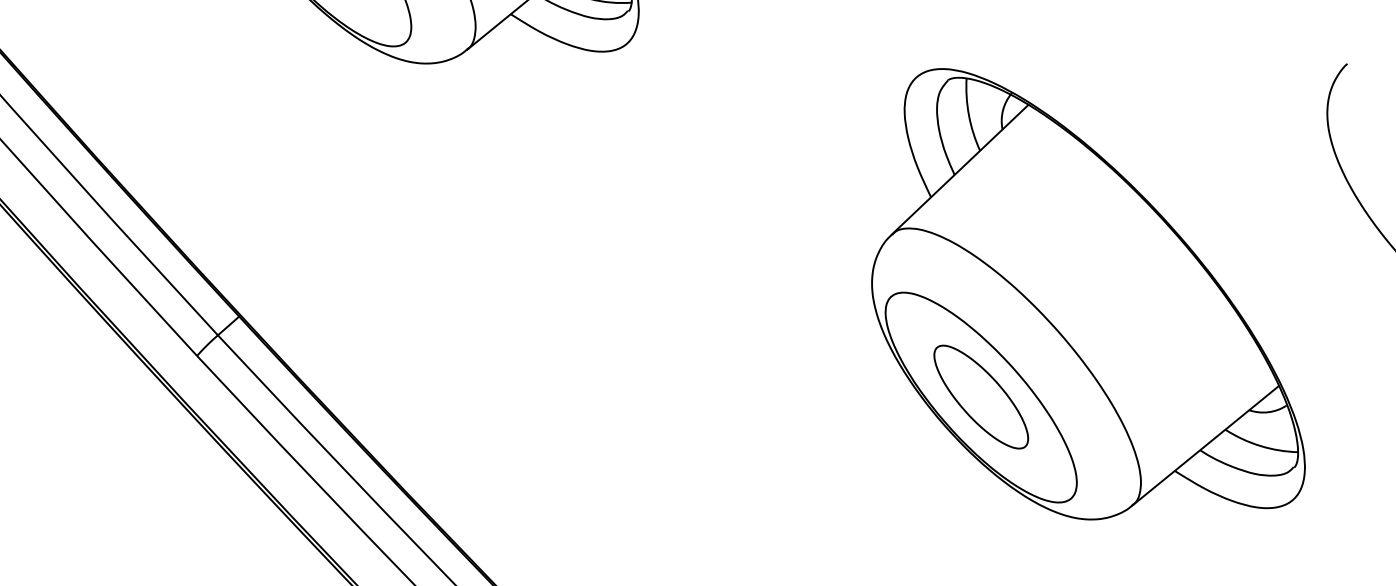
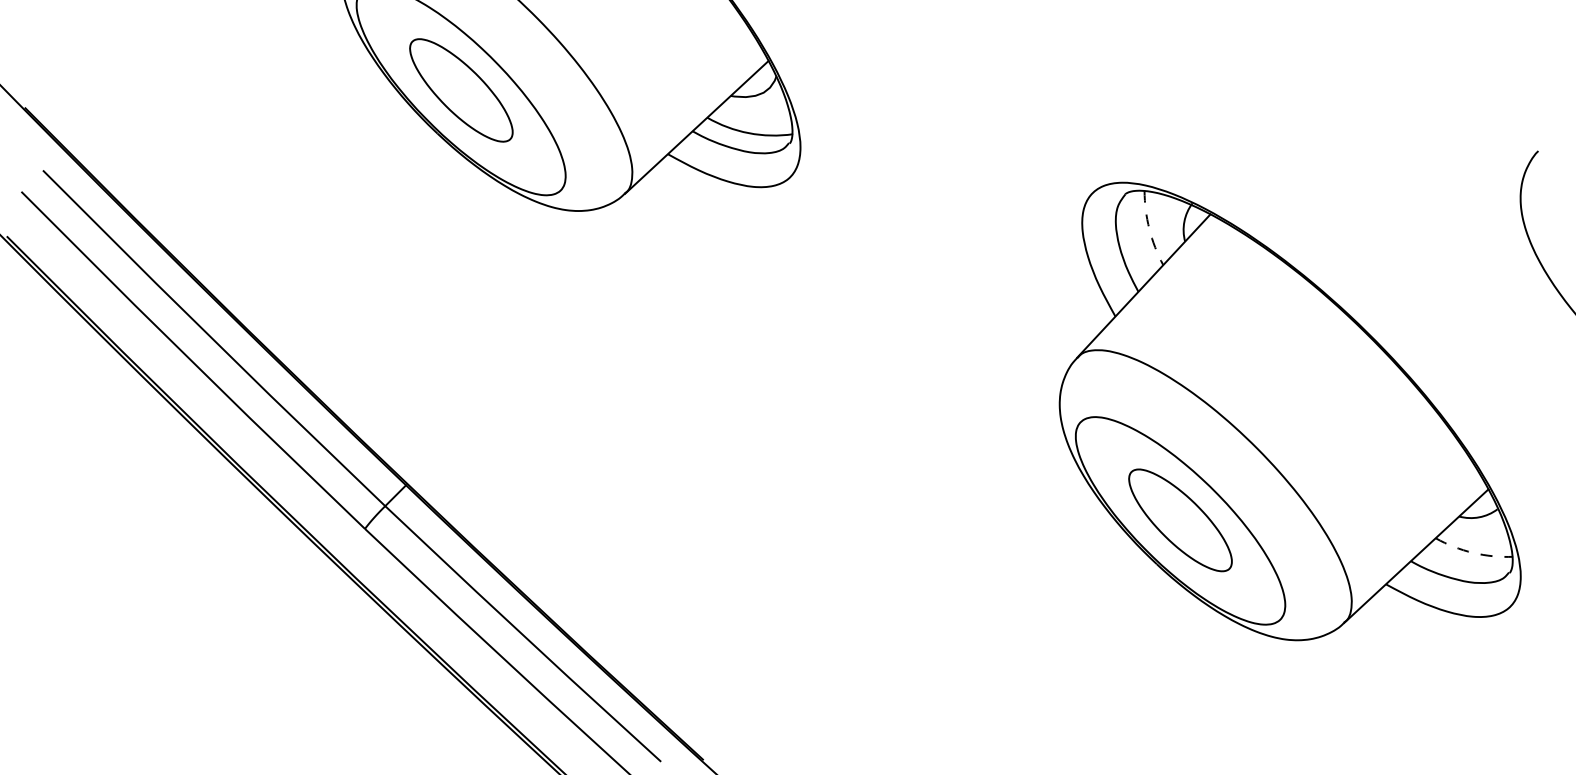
arc: (969, 115) -> (1149, 229), solid -> dashed
arc: (1260, 445) -> (1473, 552), solid -> dashed

